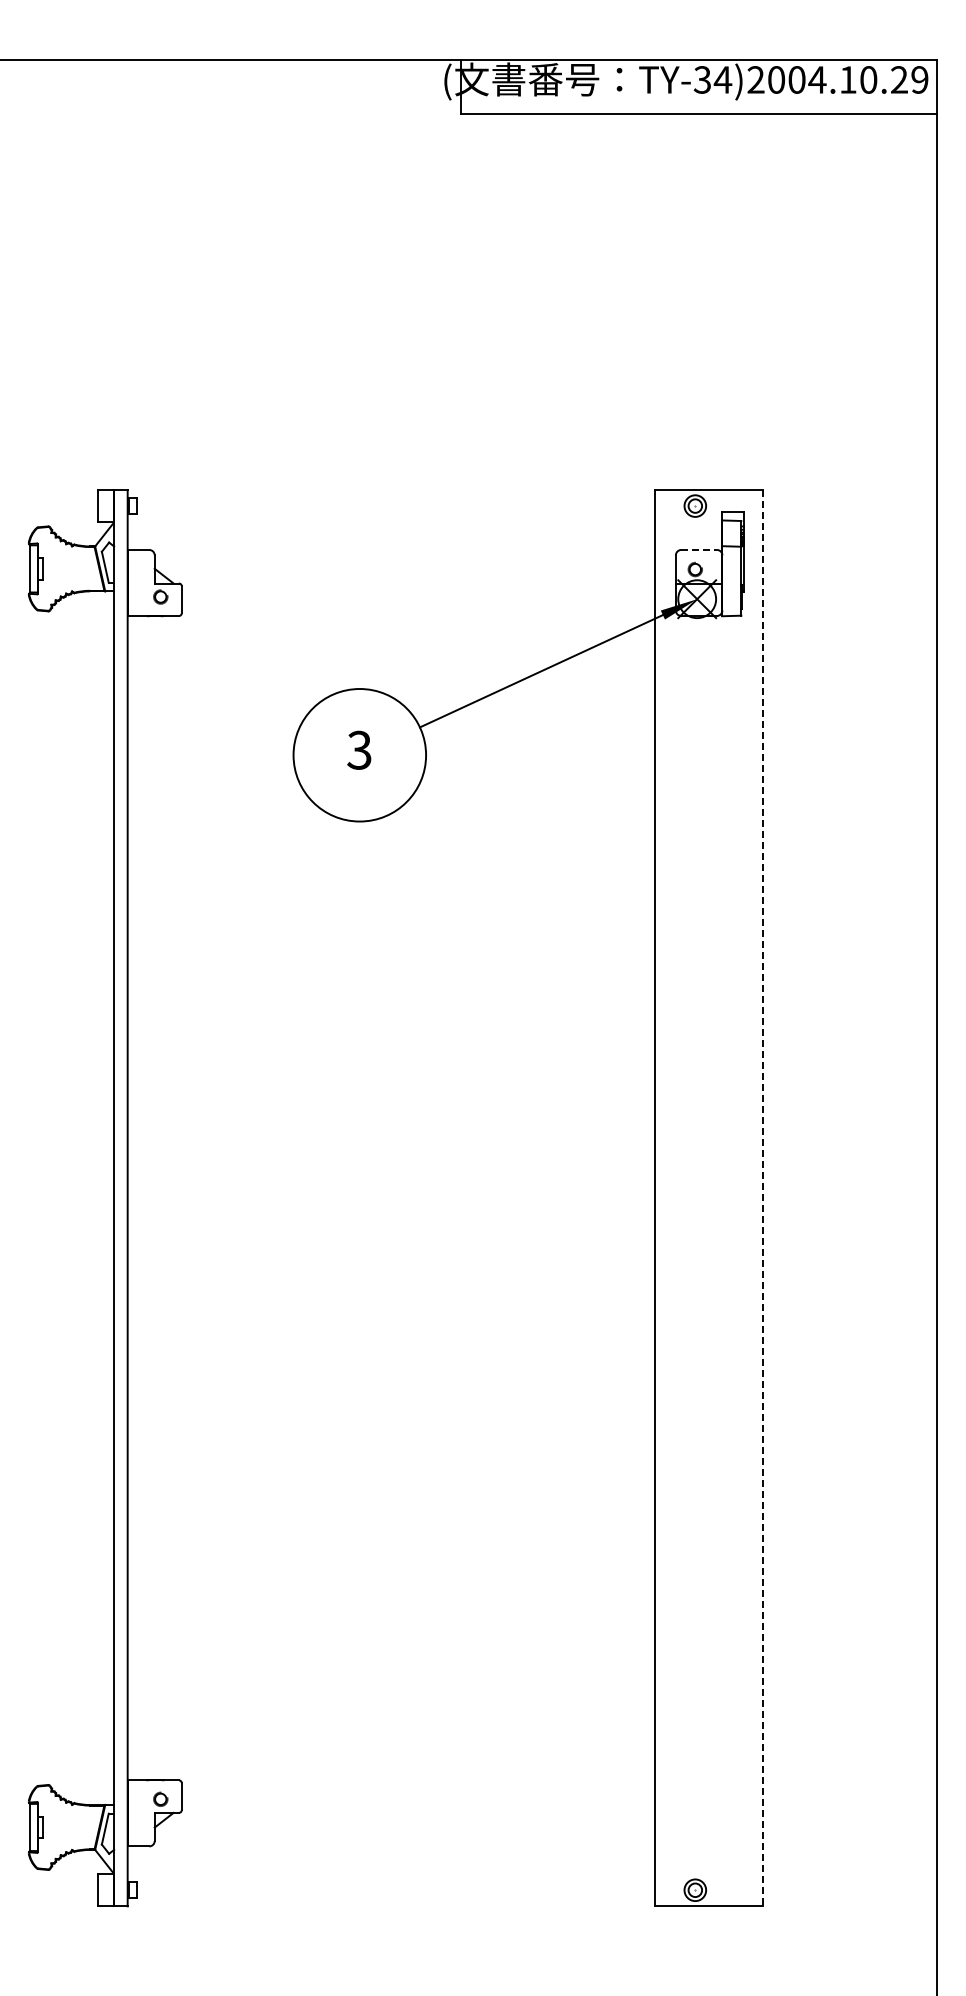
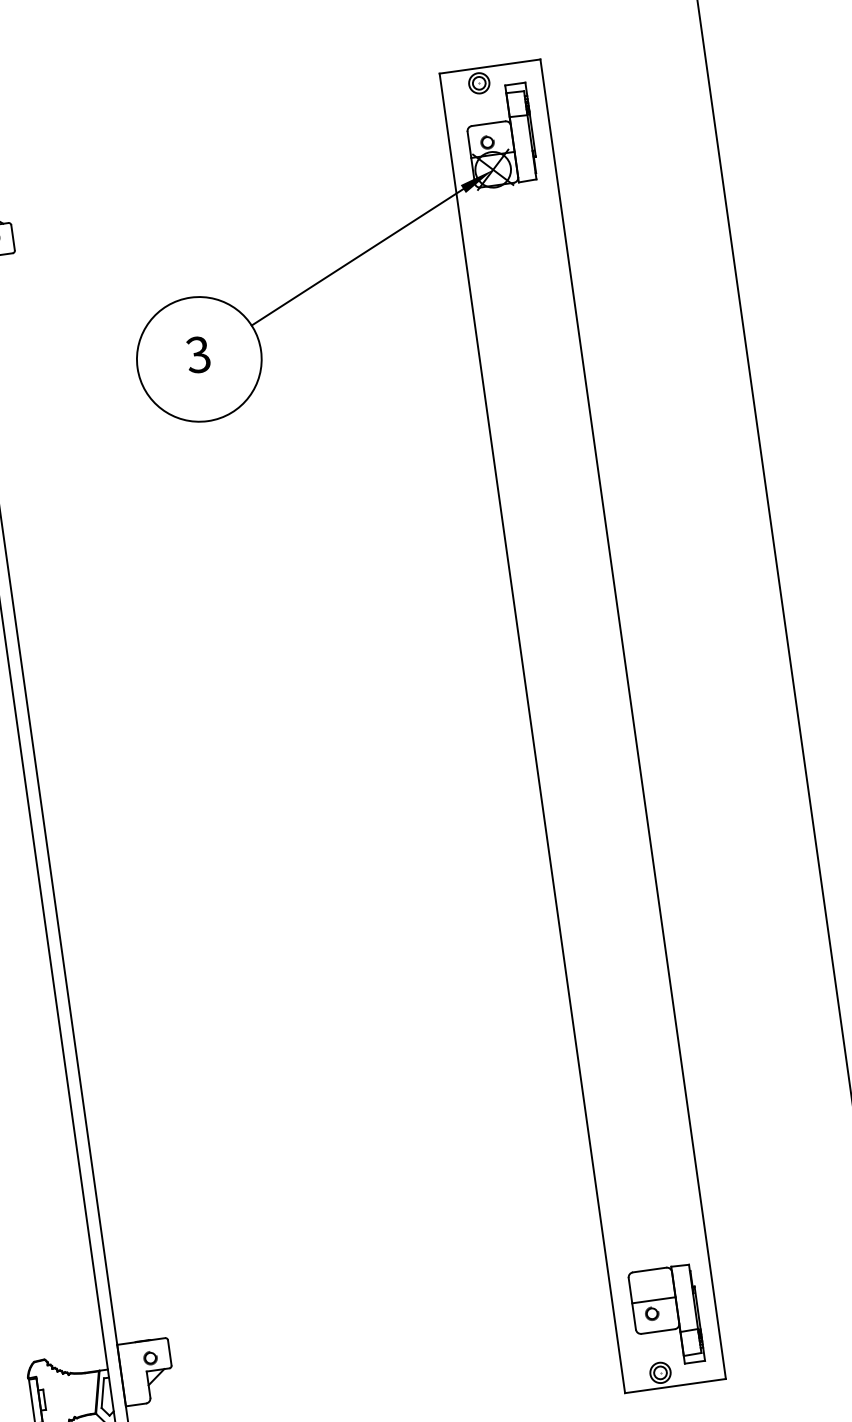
line: (699, 549) -> (488, 123), dashed -> solid
line: (763, 1198) -> (633, 719), dashed -> solid
part: (709, 1831) -> (666, 1316), added

